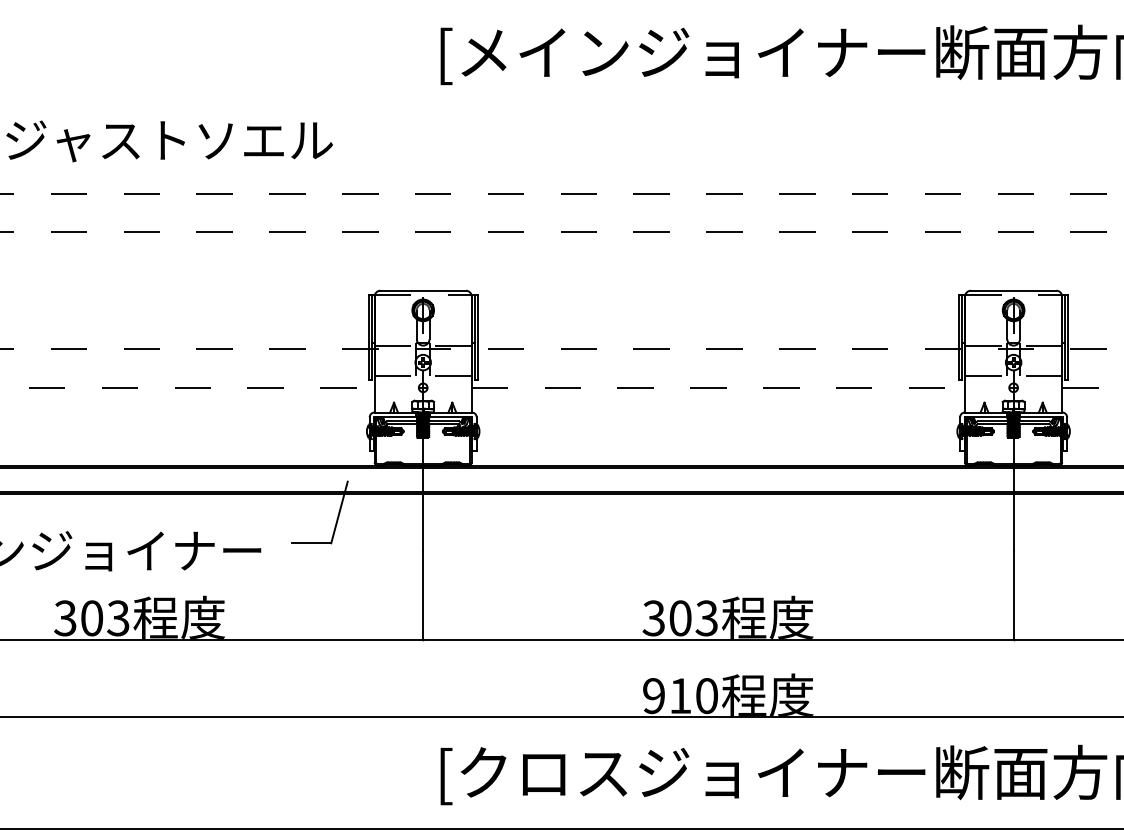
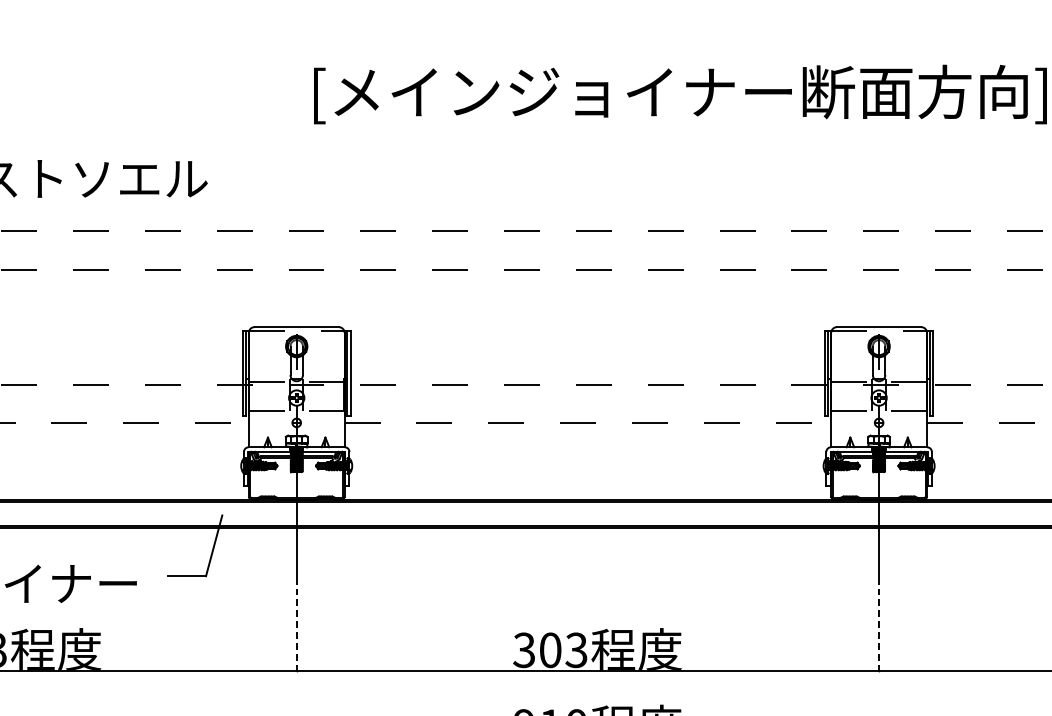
line: (423, 596) -> (297, 628), solid -> dashed
line: (1013, 596) -> (878, 628), solid -> dashed

